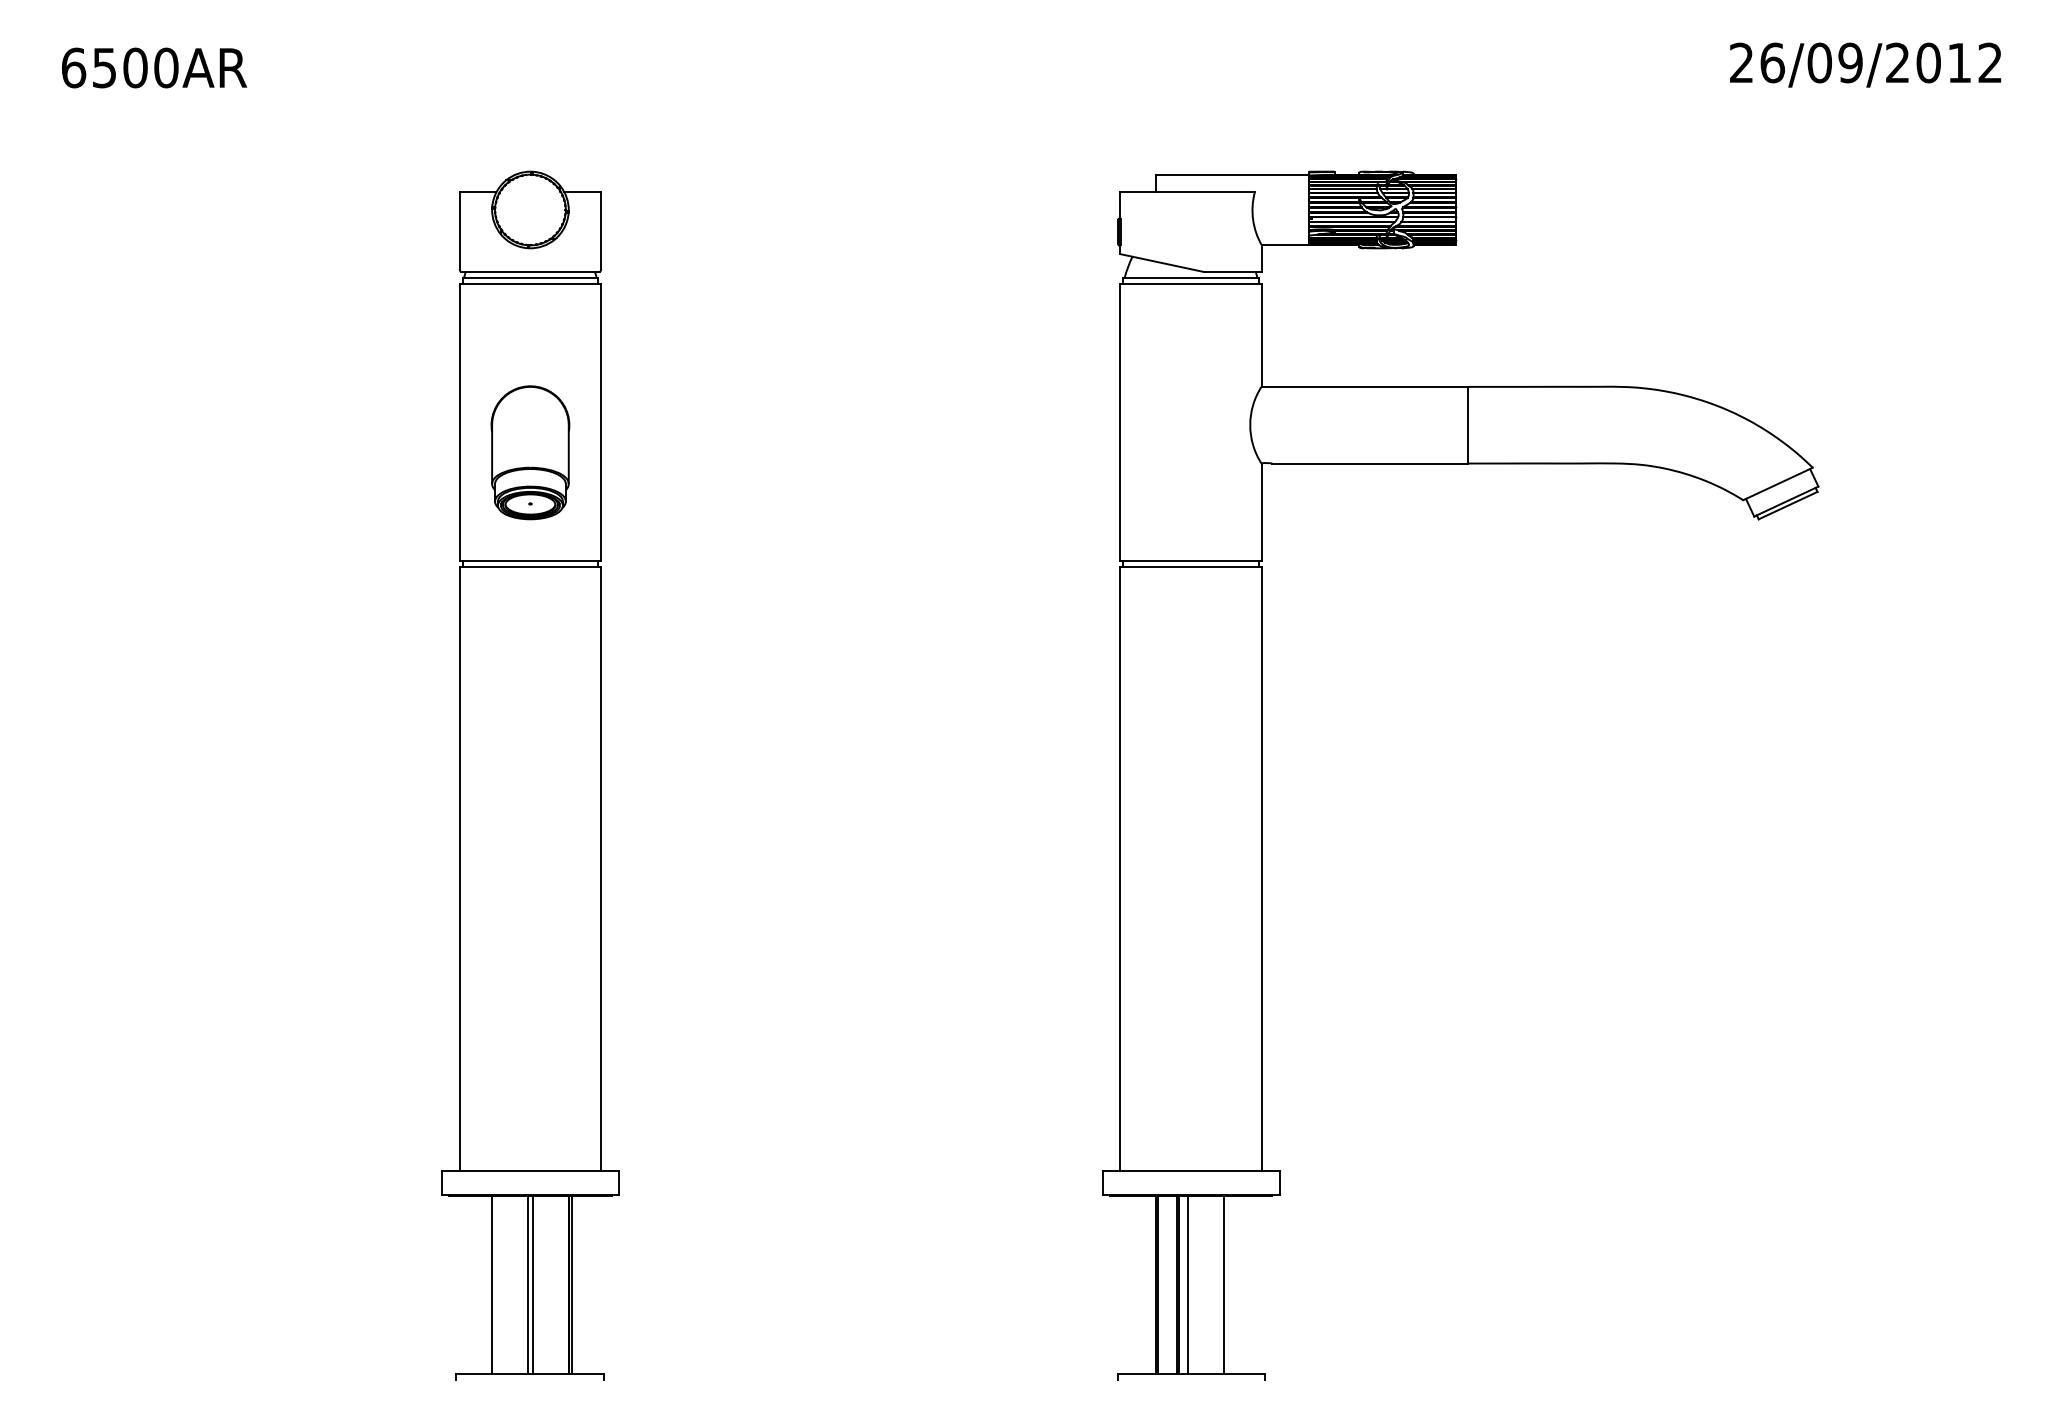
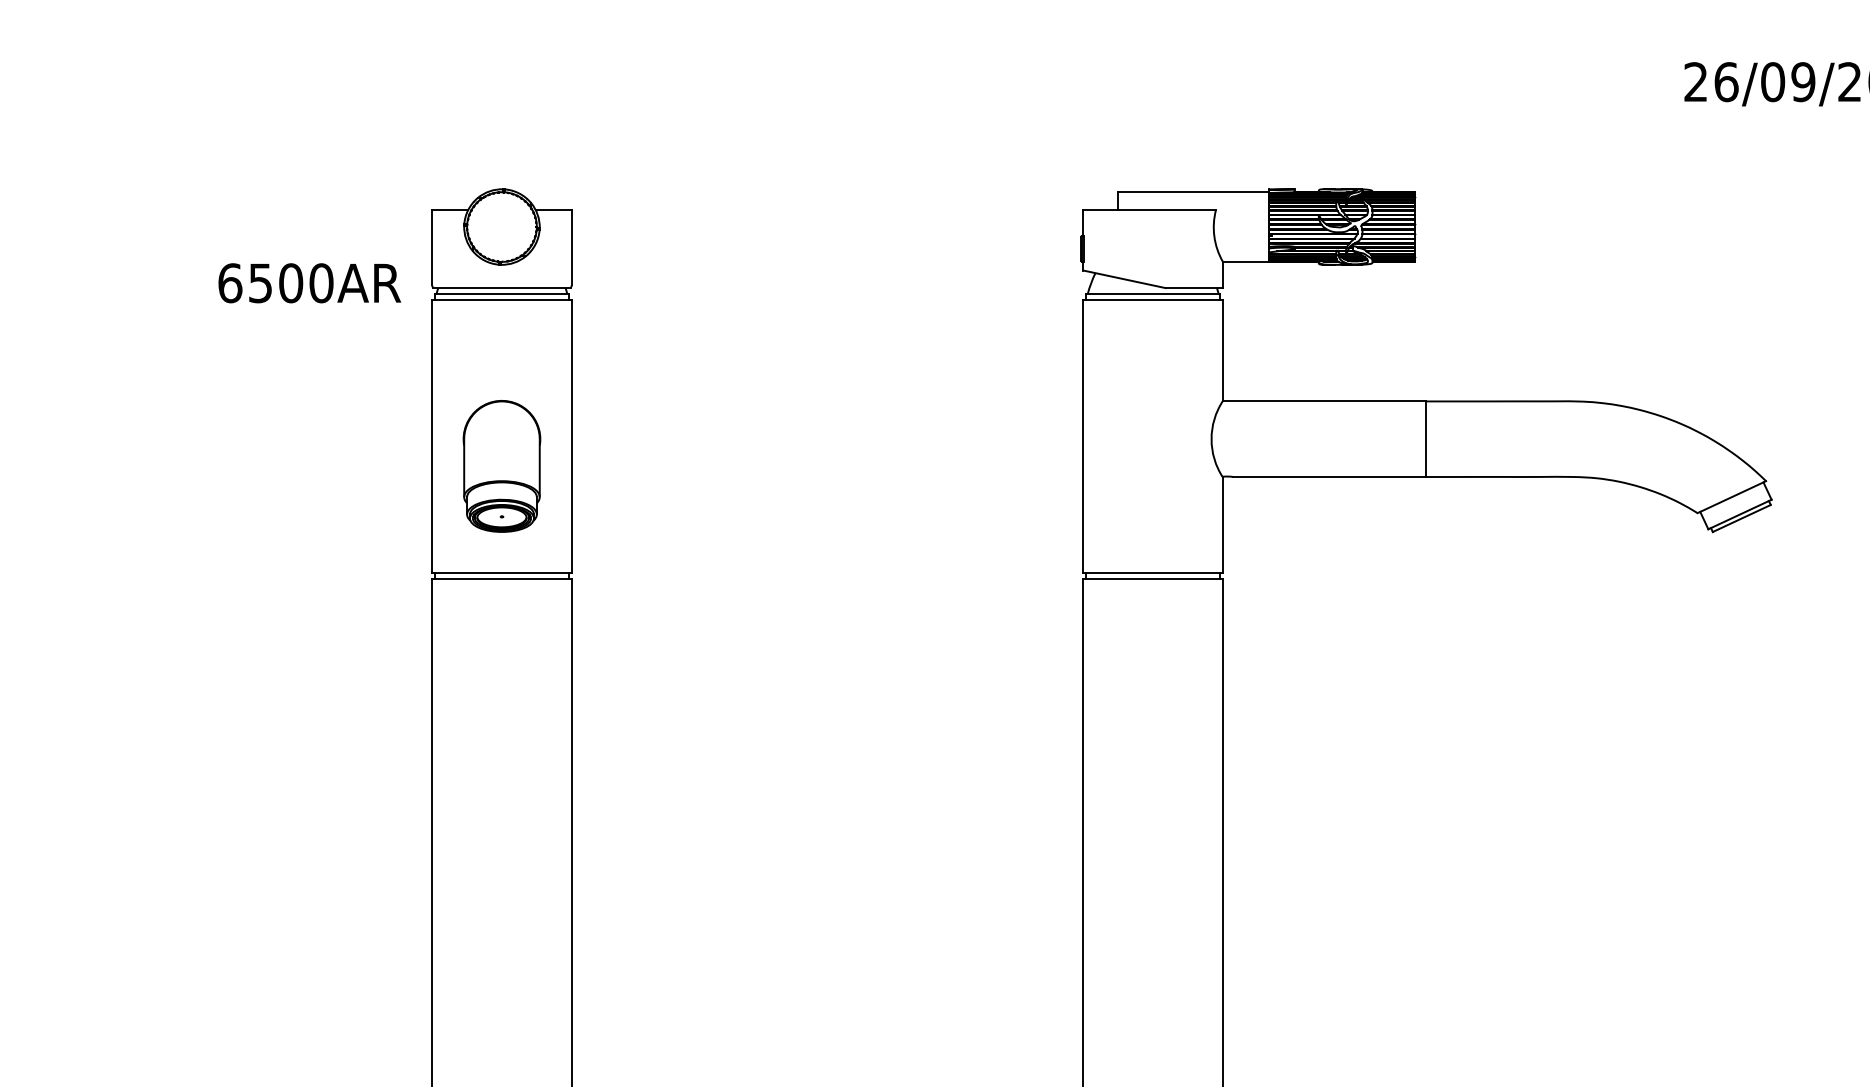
text: (154, 67) -> (309, 282), moved

